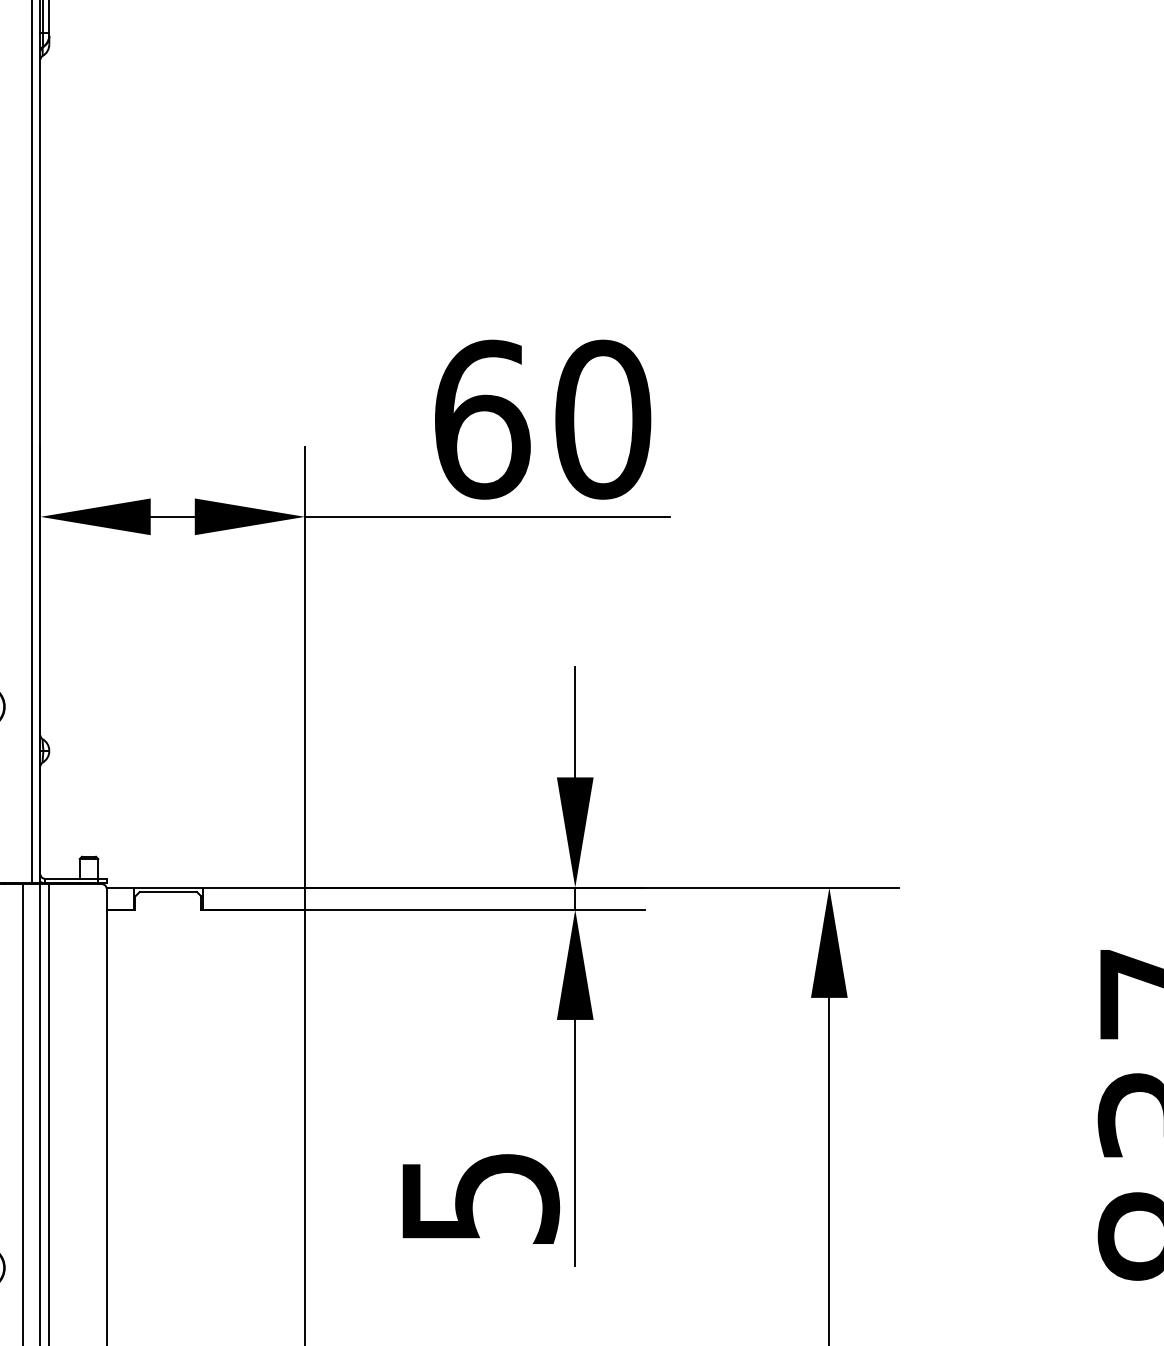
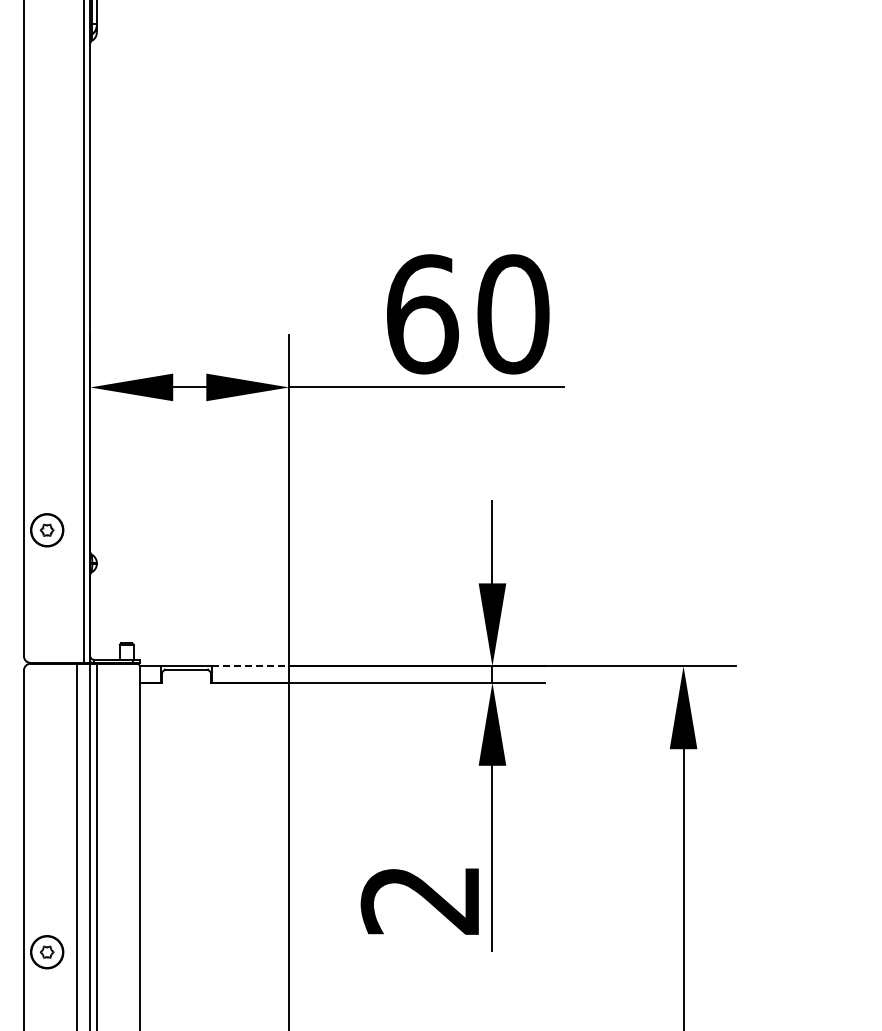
line: (253, 887) -> (250, 666), solid -> dashed
text: (479, 1199) -> (420, 900), 5 -> 2

